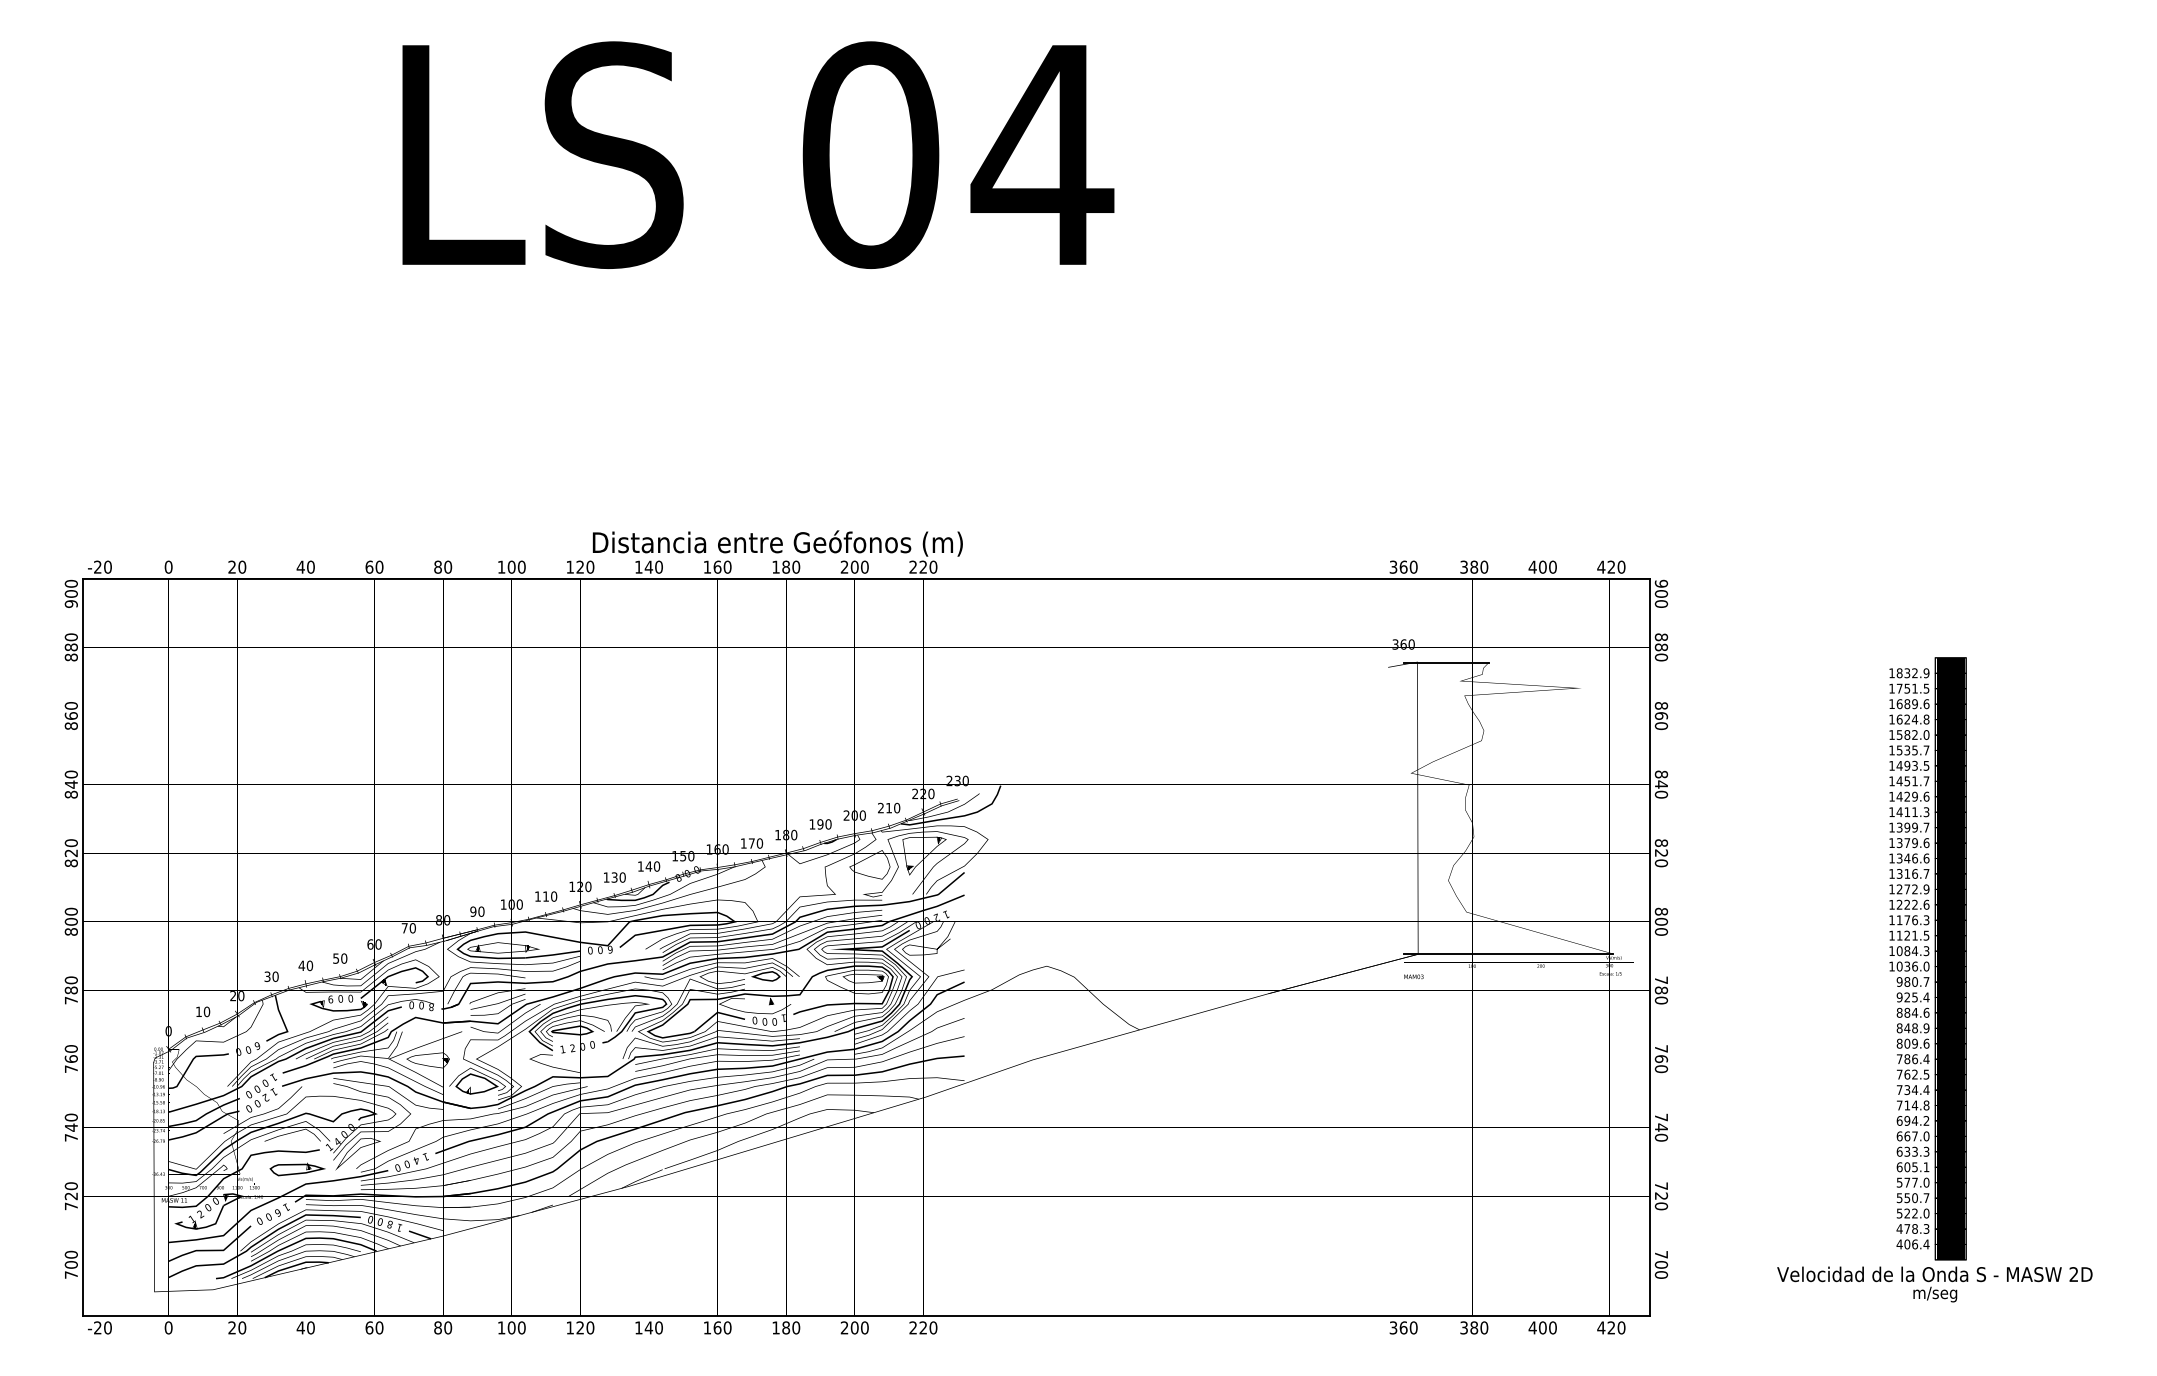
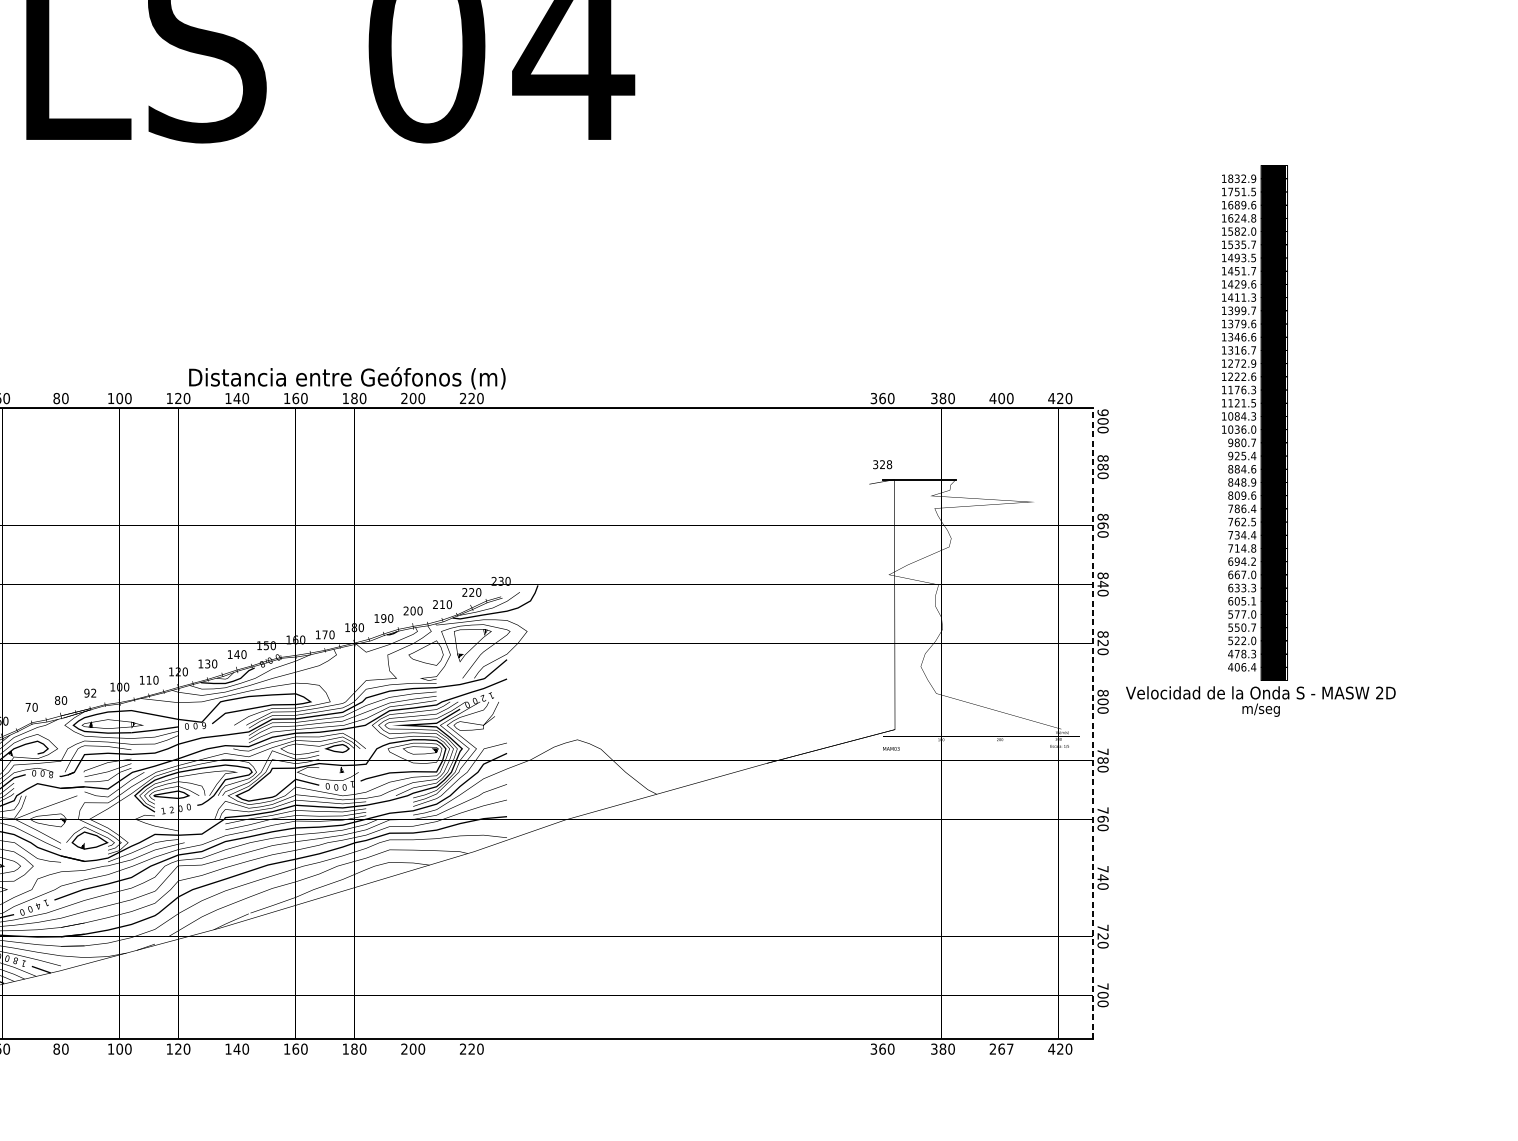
text: (1407, 644) -> (885, 464), 360 -> 328
text: (481, 911) -> (93, 693), 90 -> 92
line: (1649, 947) -> (1092, 723), solid -> dashed
line: (1507, 953) -> (971, 728), removed
text: (1934, 979) -> (1260, 440), moved
text: (1542, 1327) -> (1001, 1048), 400 -> 267

